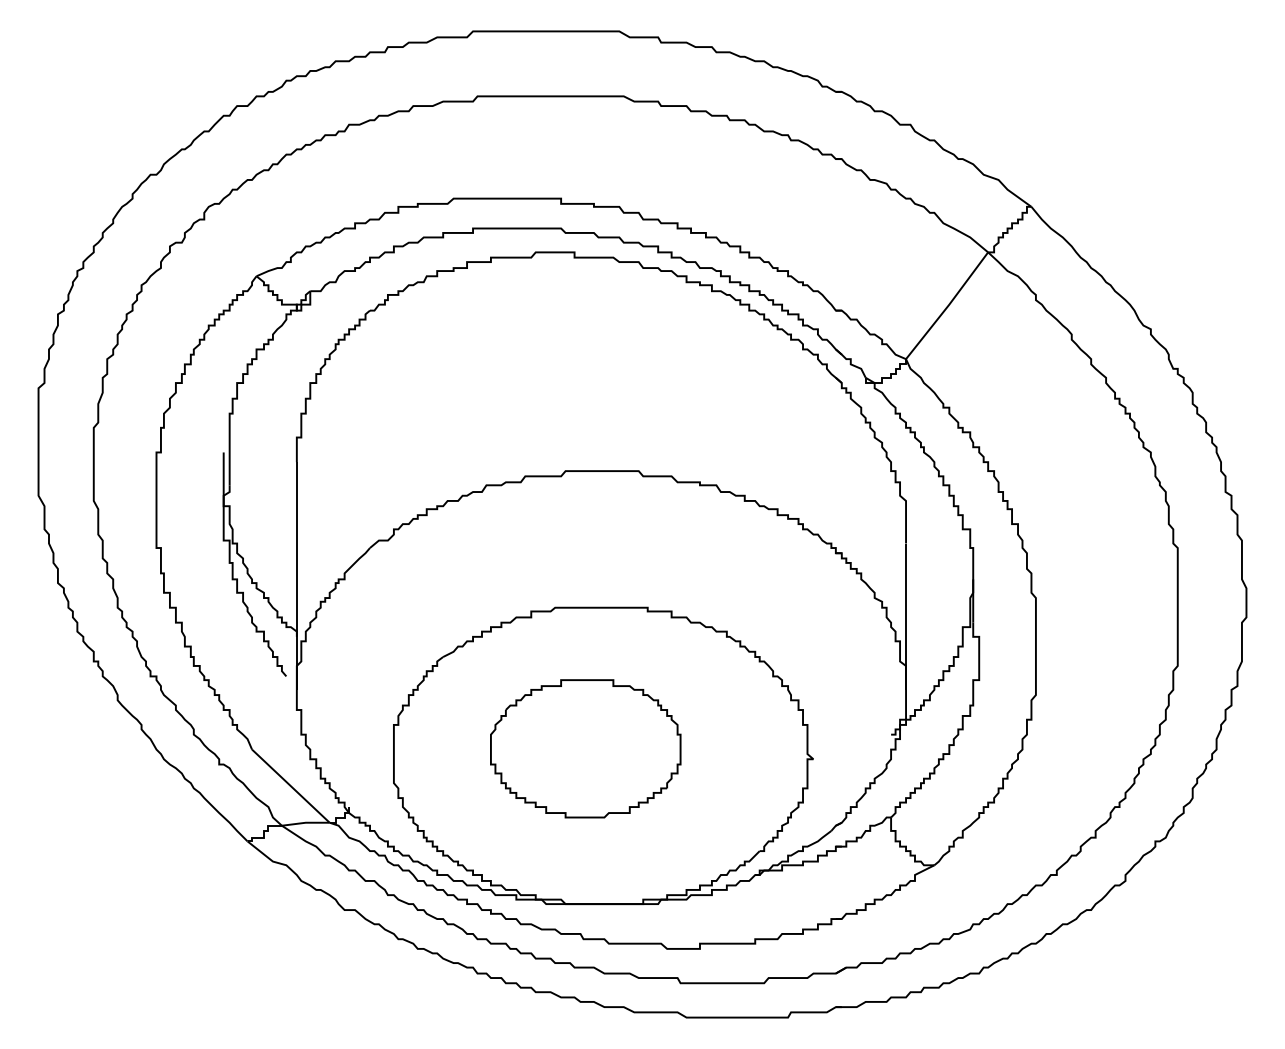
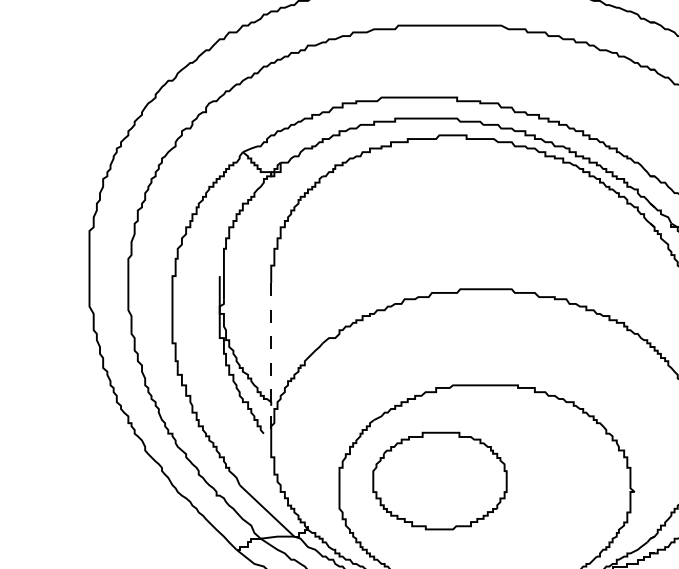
line: (296, 576) -> (270, 363), solid -> dashed
part: (585, 748) -> (439, 480), moved

